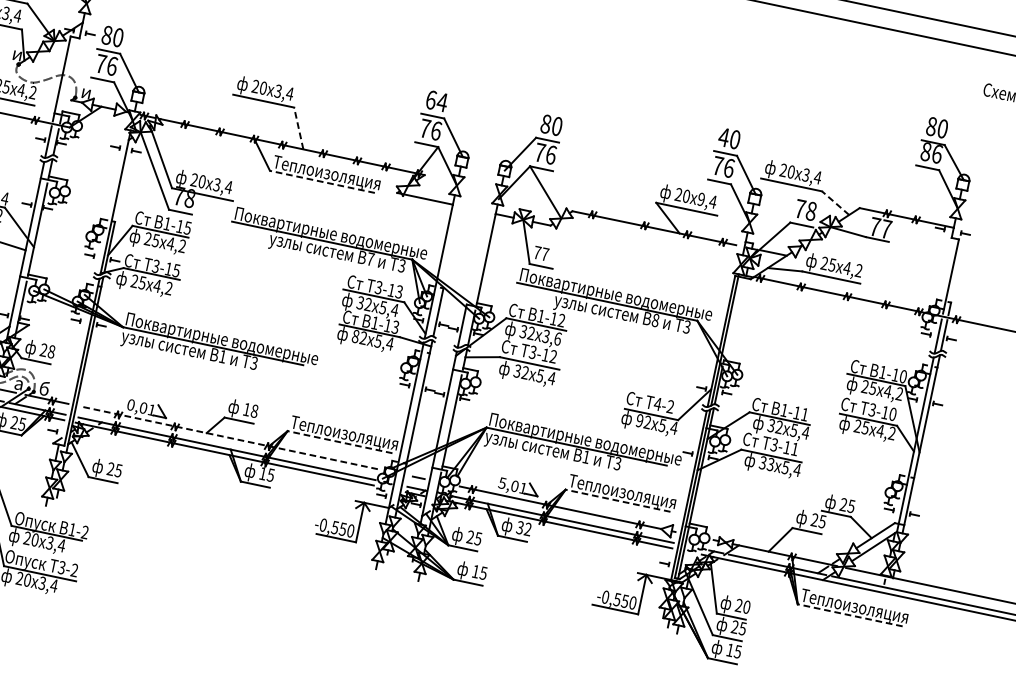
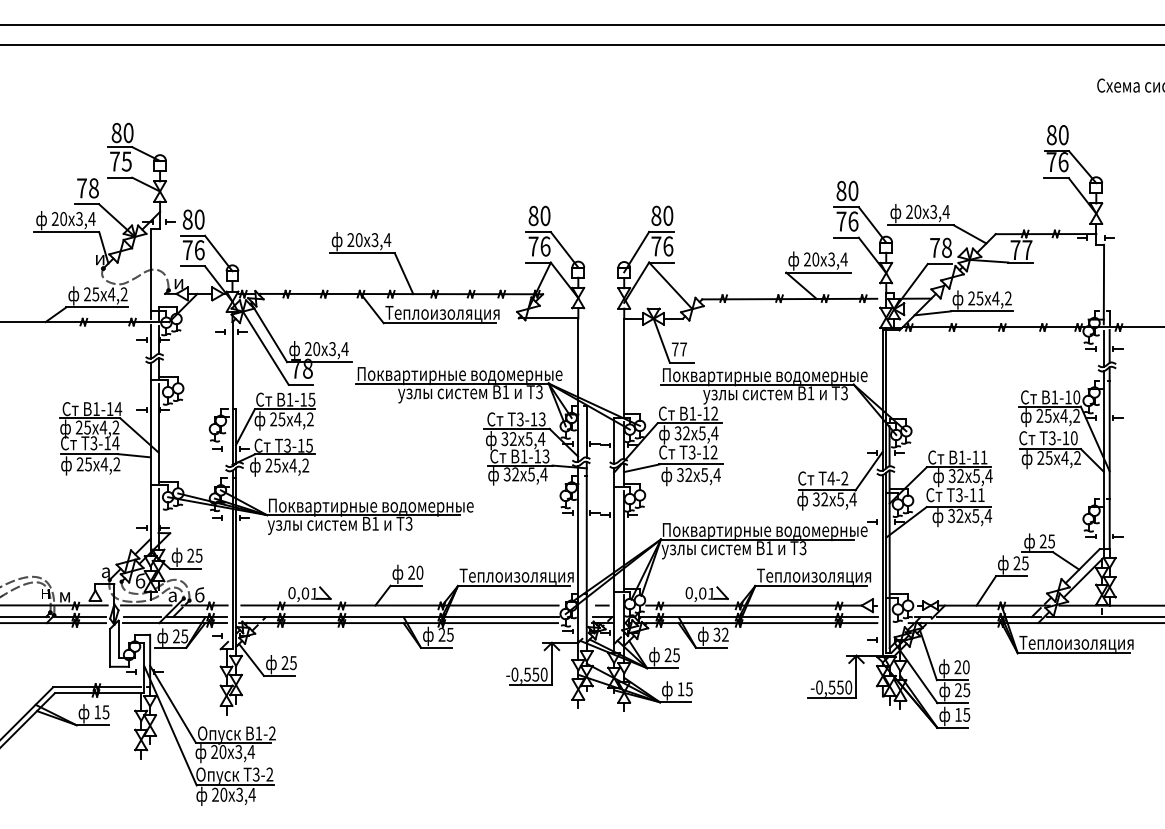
text: (436, 100) -> (539, 215), 64 -> 80
line: (298, 128) -> (403, 273), dashed -> solid
text: (724, 136) -> (841, 190), 40 -> 80
text: (926, 152) -> (1051, 162), 86 -> 76
line: (322, 182) -> (439, 323), dashed -> solid
text: (701, 199) -> (831, 259), 9,4 -> 3,4
line: (835, 203) -> (969, 234), dashed -> solid
text: (370, 258) -> (505, 391), 7 -> 1
text: (655, 320) -> (810, 393), 8 -> 1
text: (354, 336) -> (506, 474), 82 -> 32
text: (551, 337) -> (708, 433), 3,6 -> 5,4
text: (51, 351) -> (198, 555), 28 -> 25
text: (250, 410) -> (415, 572), 18 -> 20
text: (638, 420) -> (815, 499), 92 -> 32
line: (229, 437) -> (399, 605), dashed -> solid
line: (339, 442) -> (513, 586), dashed -> solid
text: (770, 464) -> (959, 516), 33 -> 32
text: (262, 473) -> (441, 634), 15 -> 25
text: (501, 482) -> (688, 592), 5,01 -> 0,01
line: (617, 501) -> (810, 586), dashed -> solid
line: (849, 615) -> (1073, 653), dashed -> solid

